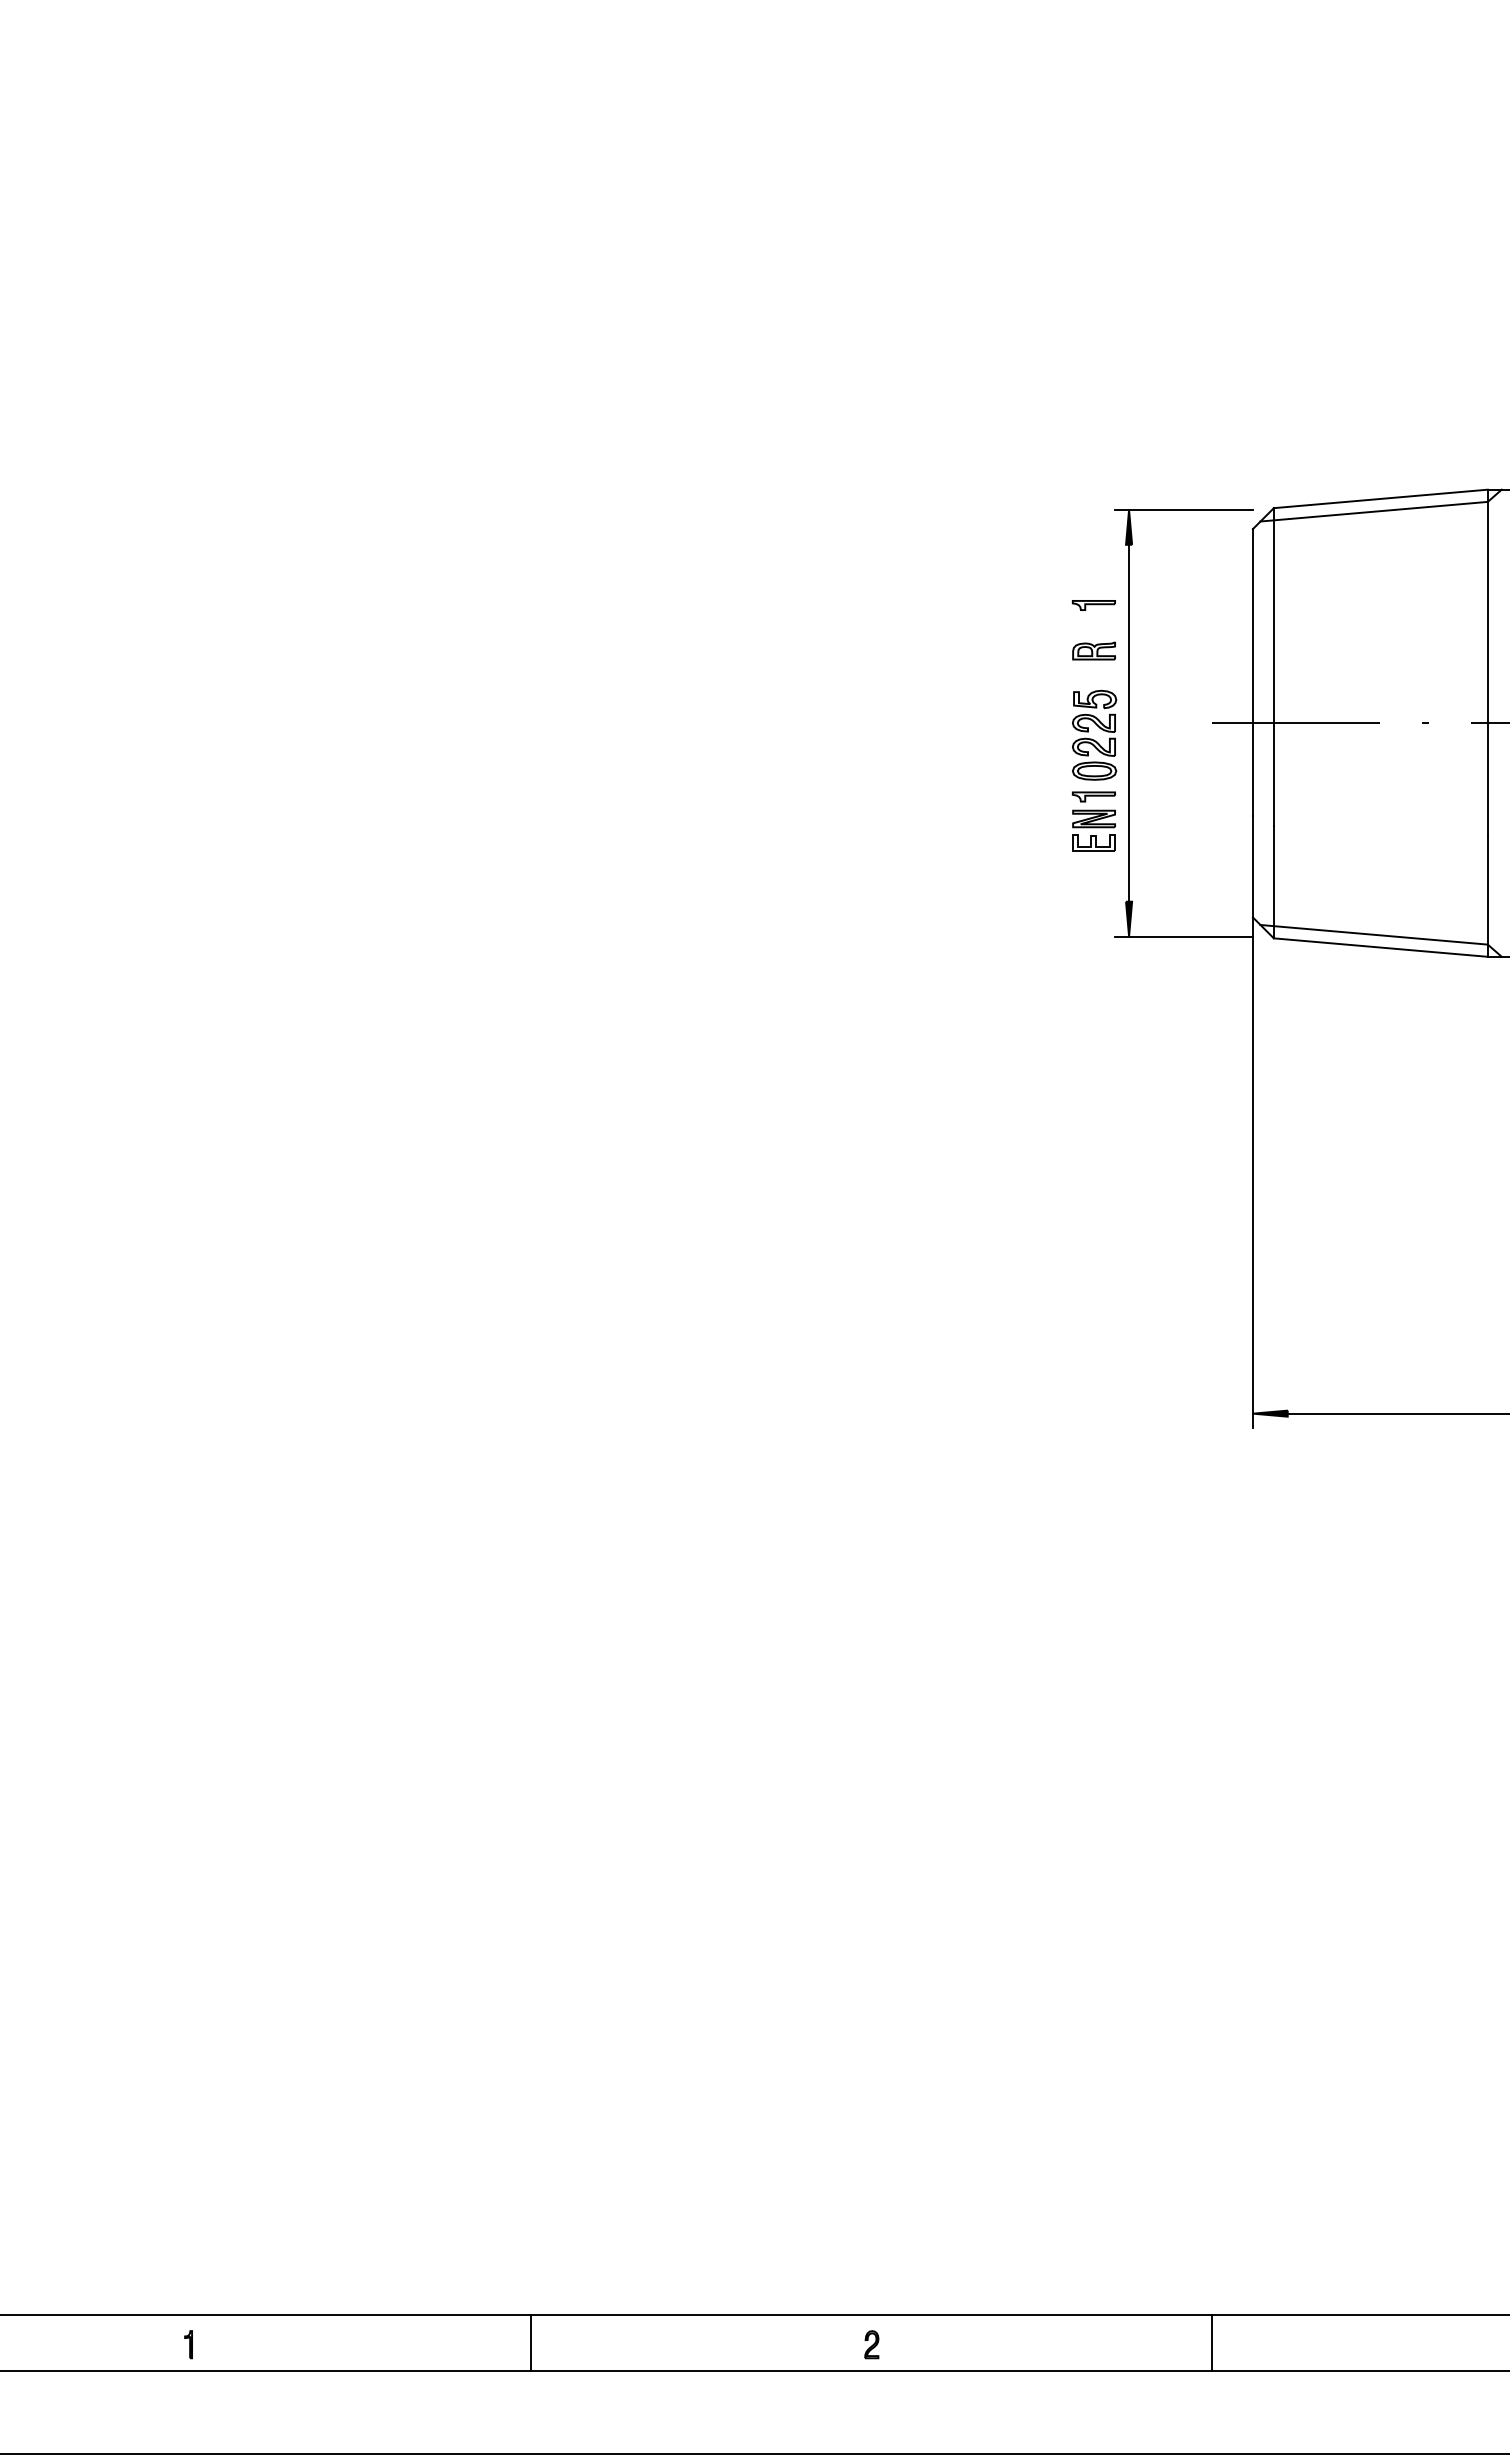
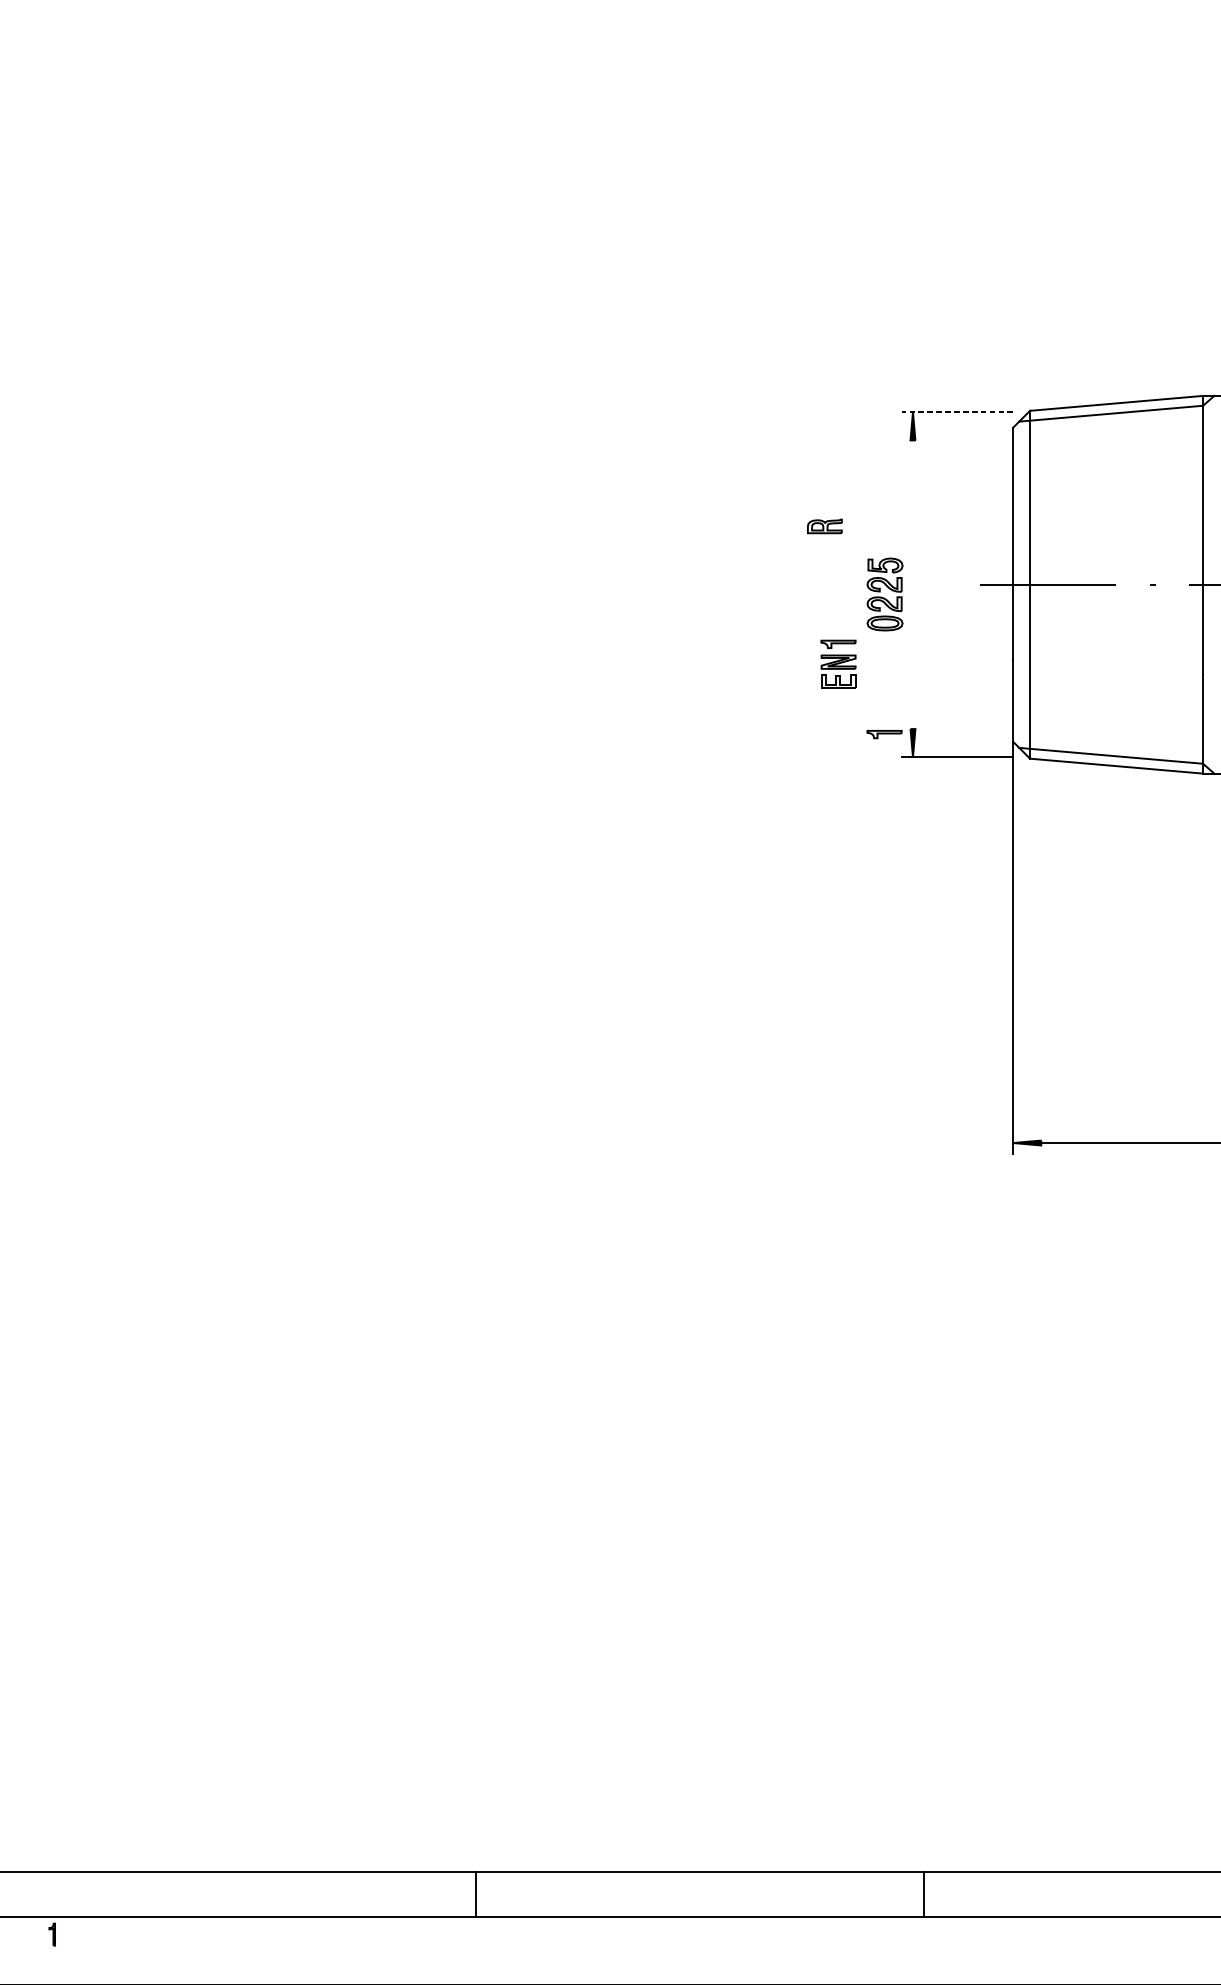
line: (1183, 509) -> (956, 411), solid -> dashed
part: (1093, 605) -> (884, 734), moved
part: (1093, 650) -> (824, 525), moved
line: (1129, 722) -> (913, 584), removed
part: (1093, 821) -> (838, 664), moved
line: (530, 2342) -> (475, 1894), moved
line: (1212, 2342) -> (923, 1894), moved
part: (188, 2344) -> (52, 1934), moved
part: (871, 2344) -> (704, 1895), removed

